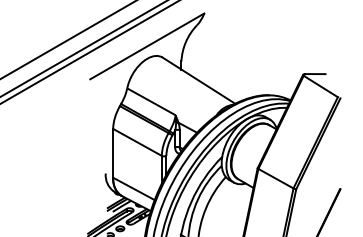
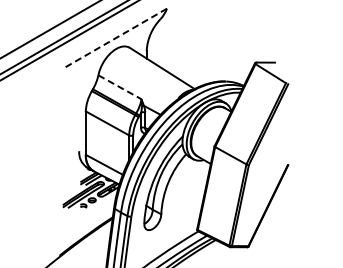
line: (147, 45) -> (116, 37), solid -> dashed
line: (152, 102) -> (120, 87), solid -> dashed

